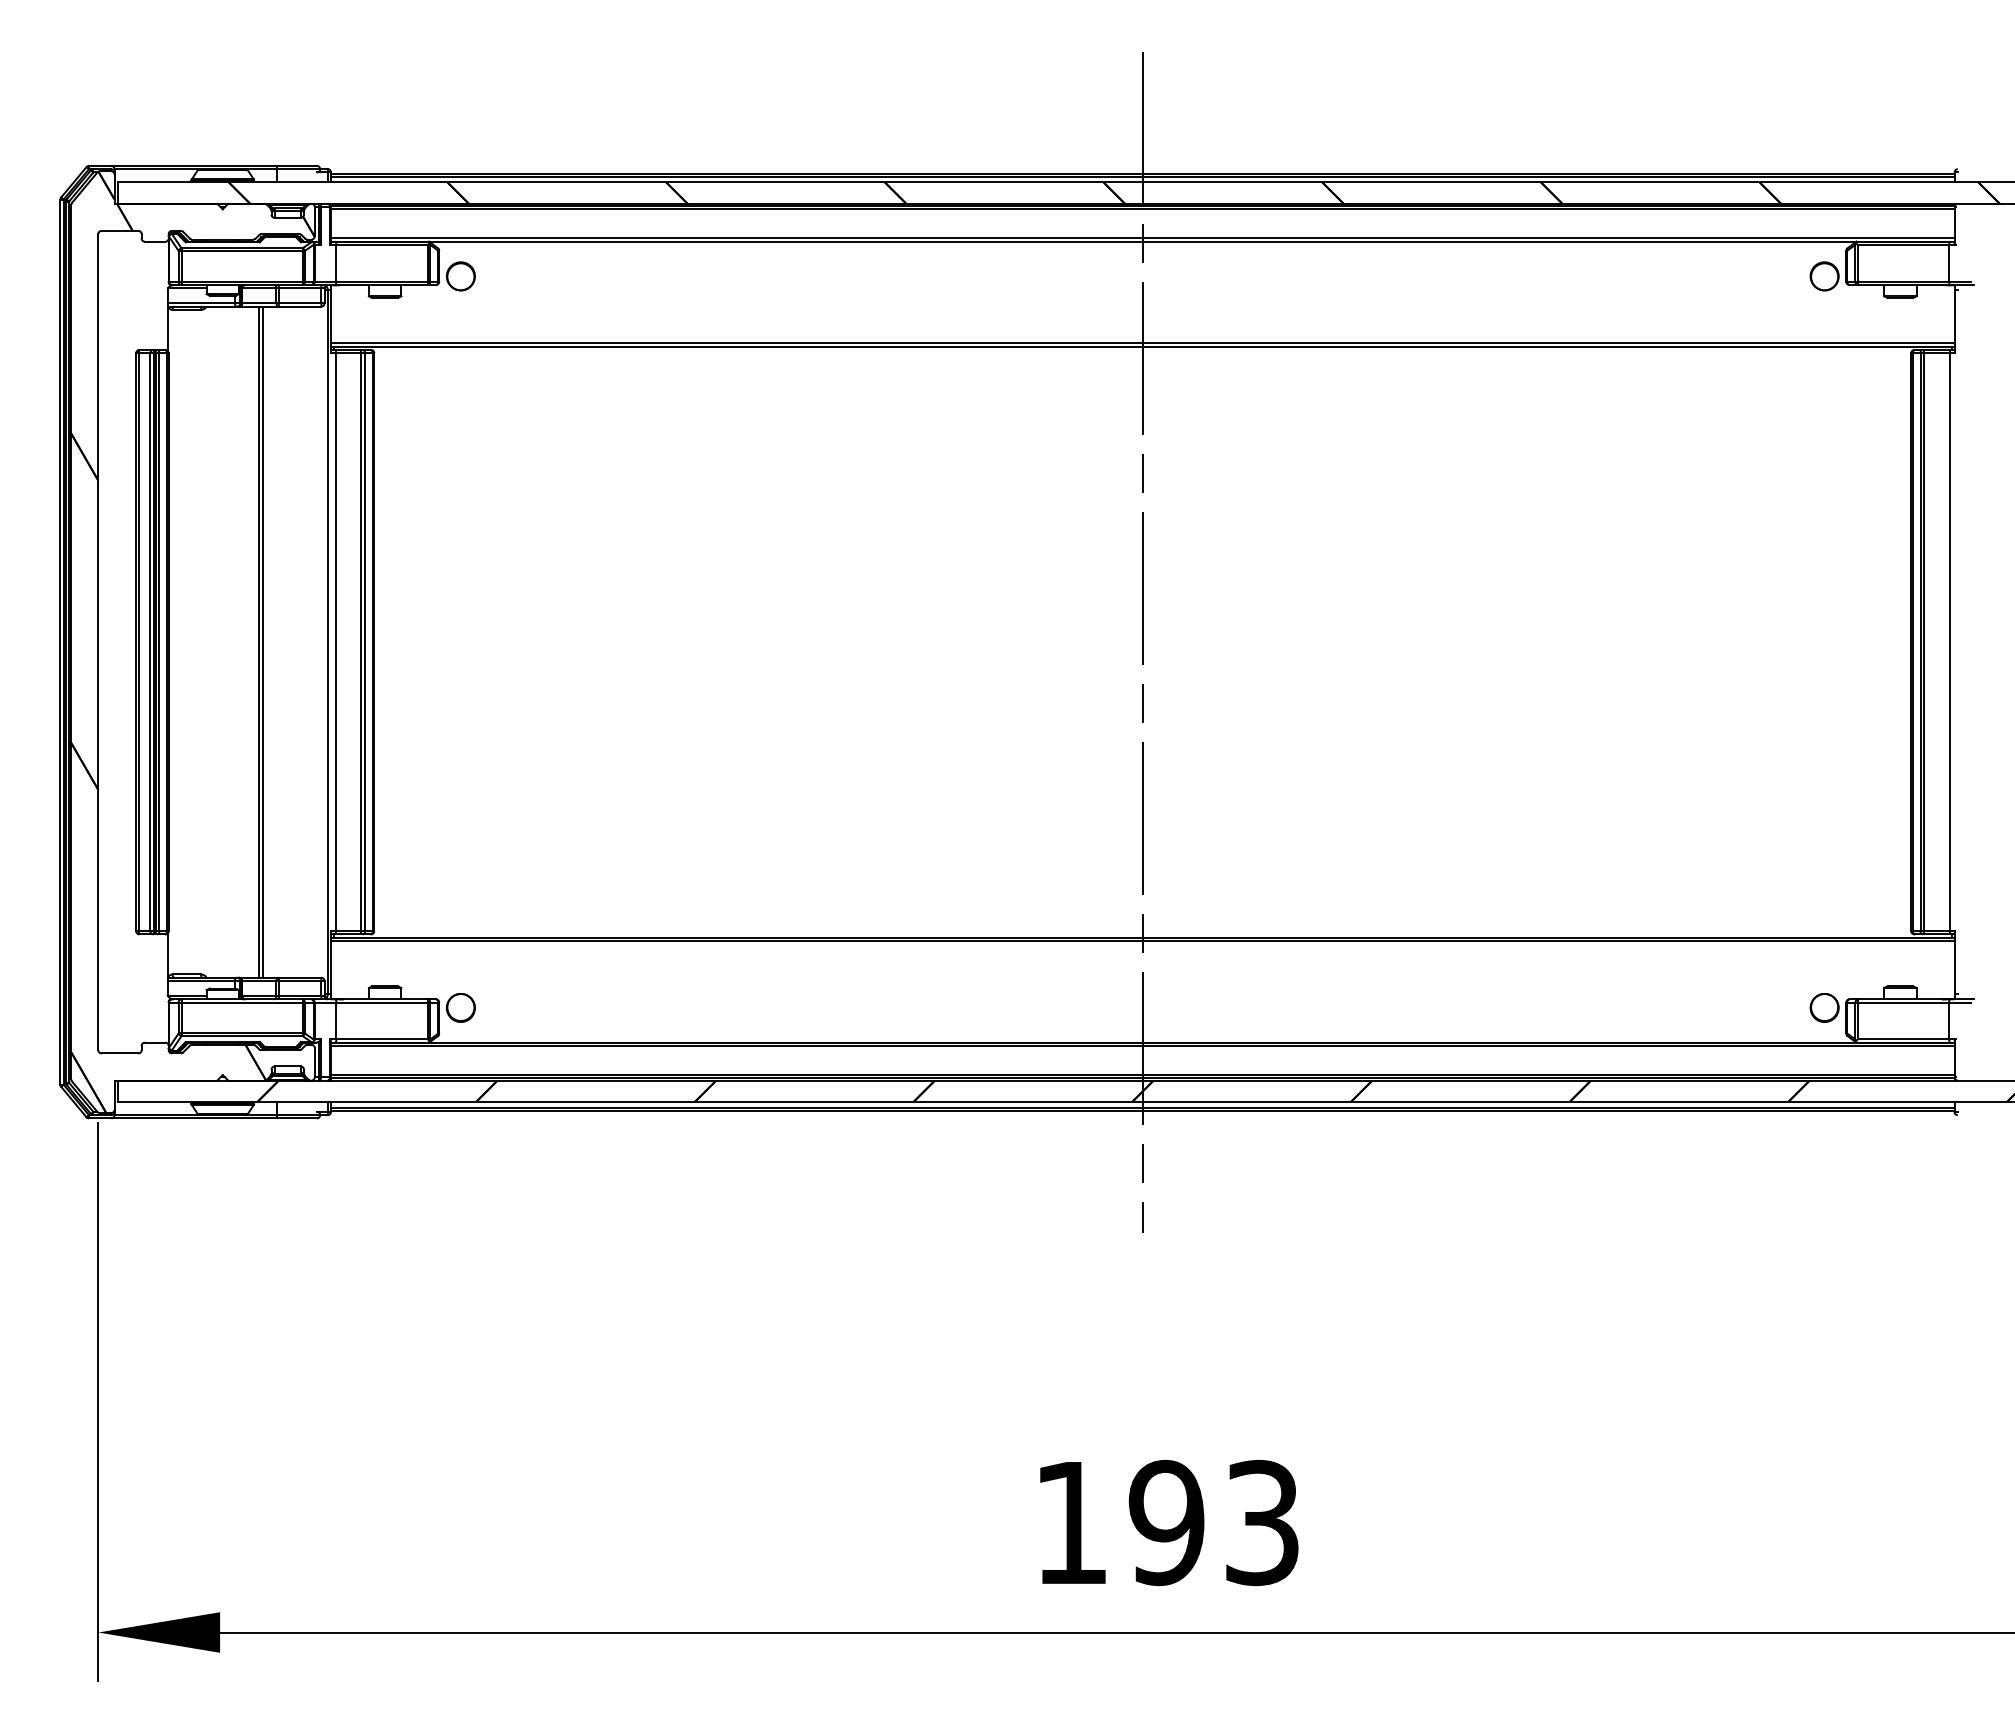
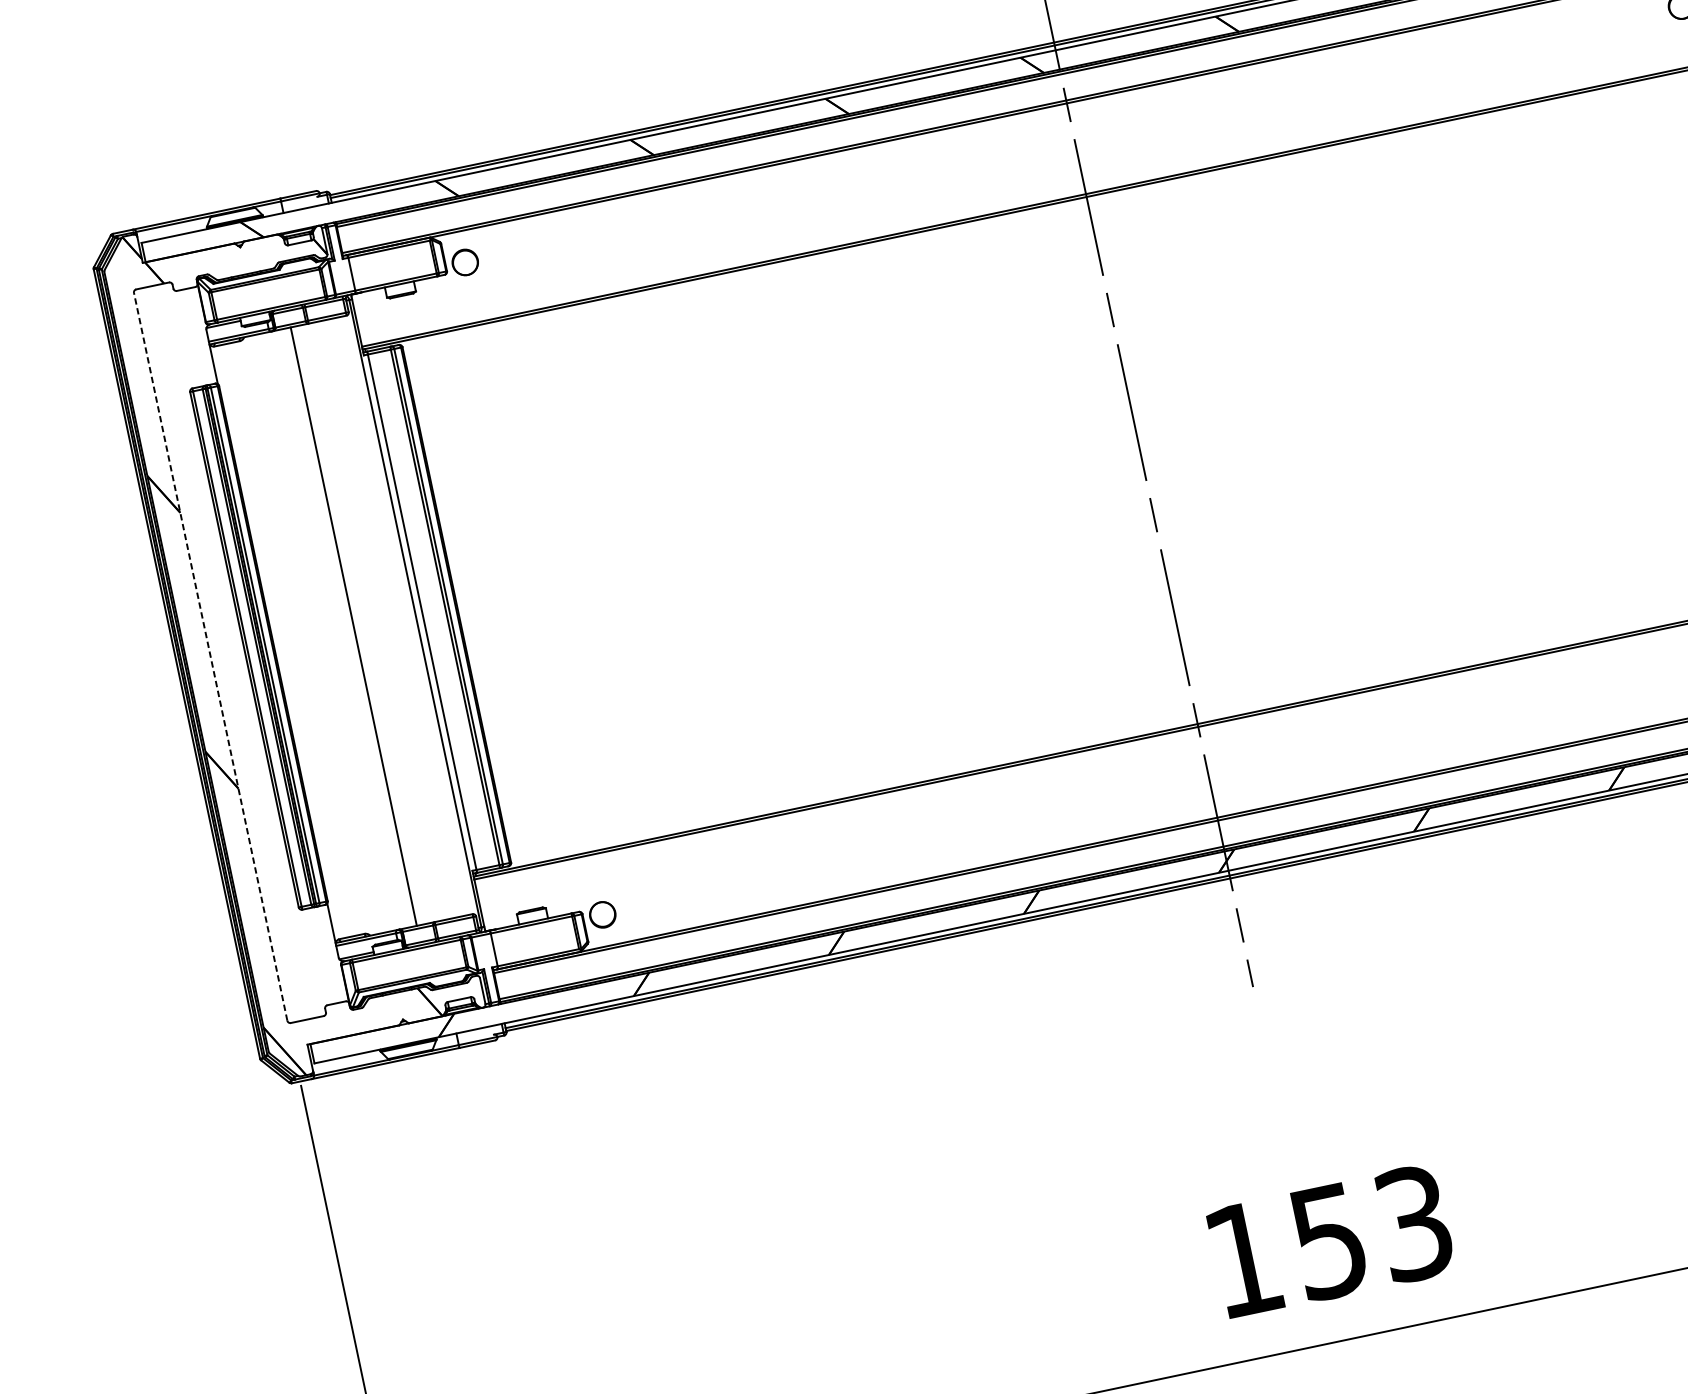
line: (98, 641) -> (210, 656), solid -> dashed
line: (263, 641) -> (357, 625), removed
text: (1166, 1522) -> (1328, 1241), 193 -> 153

